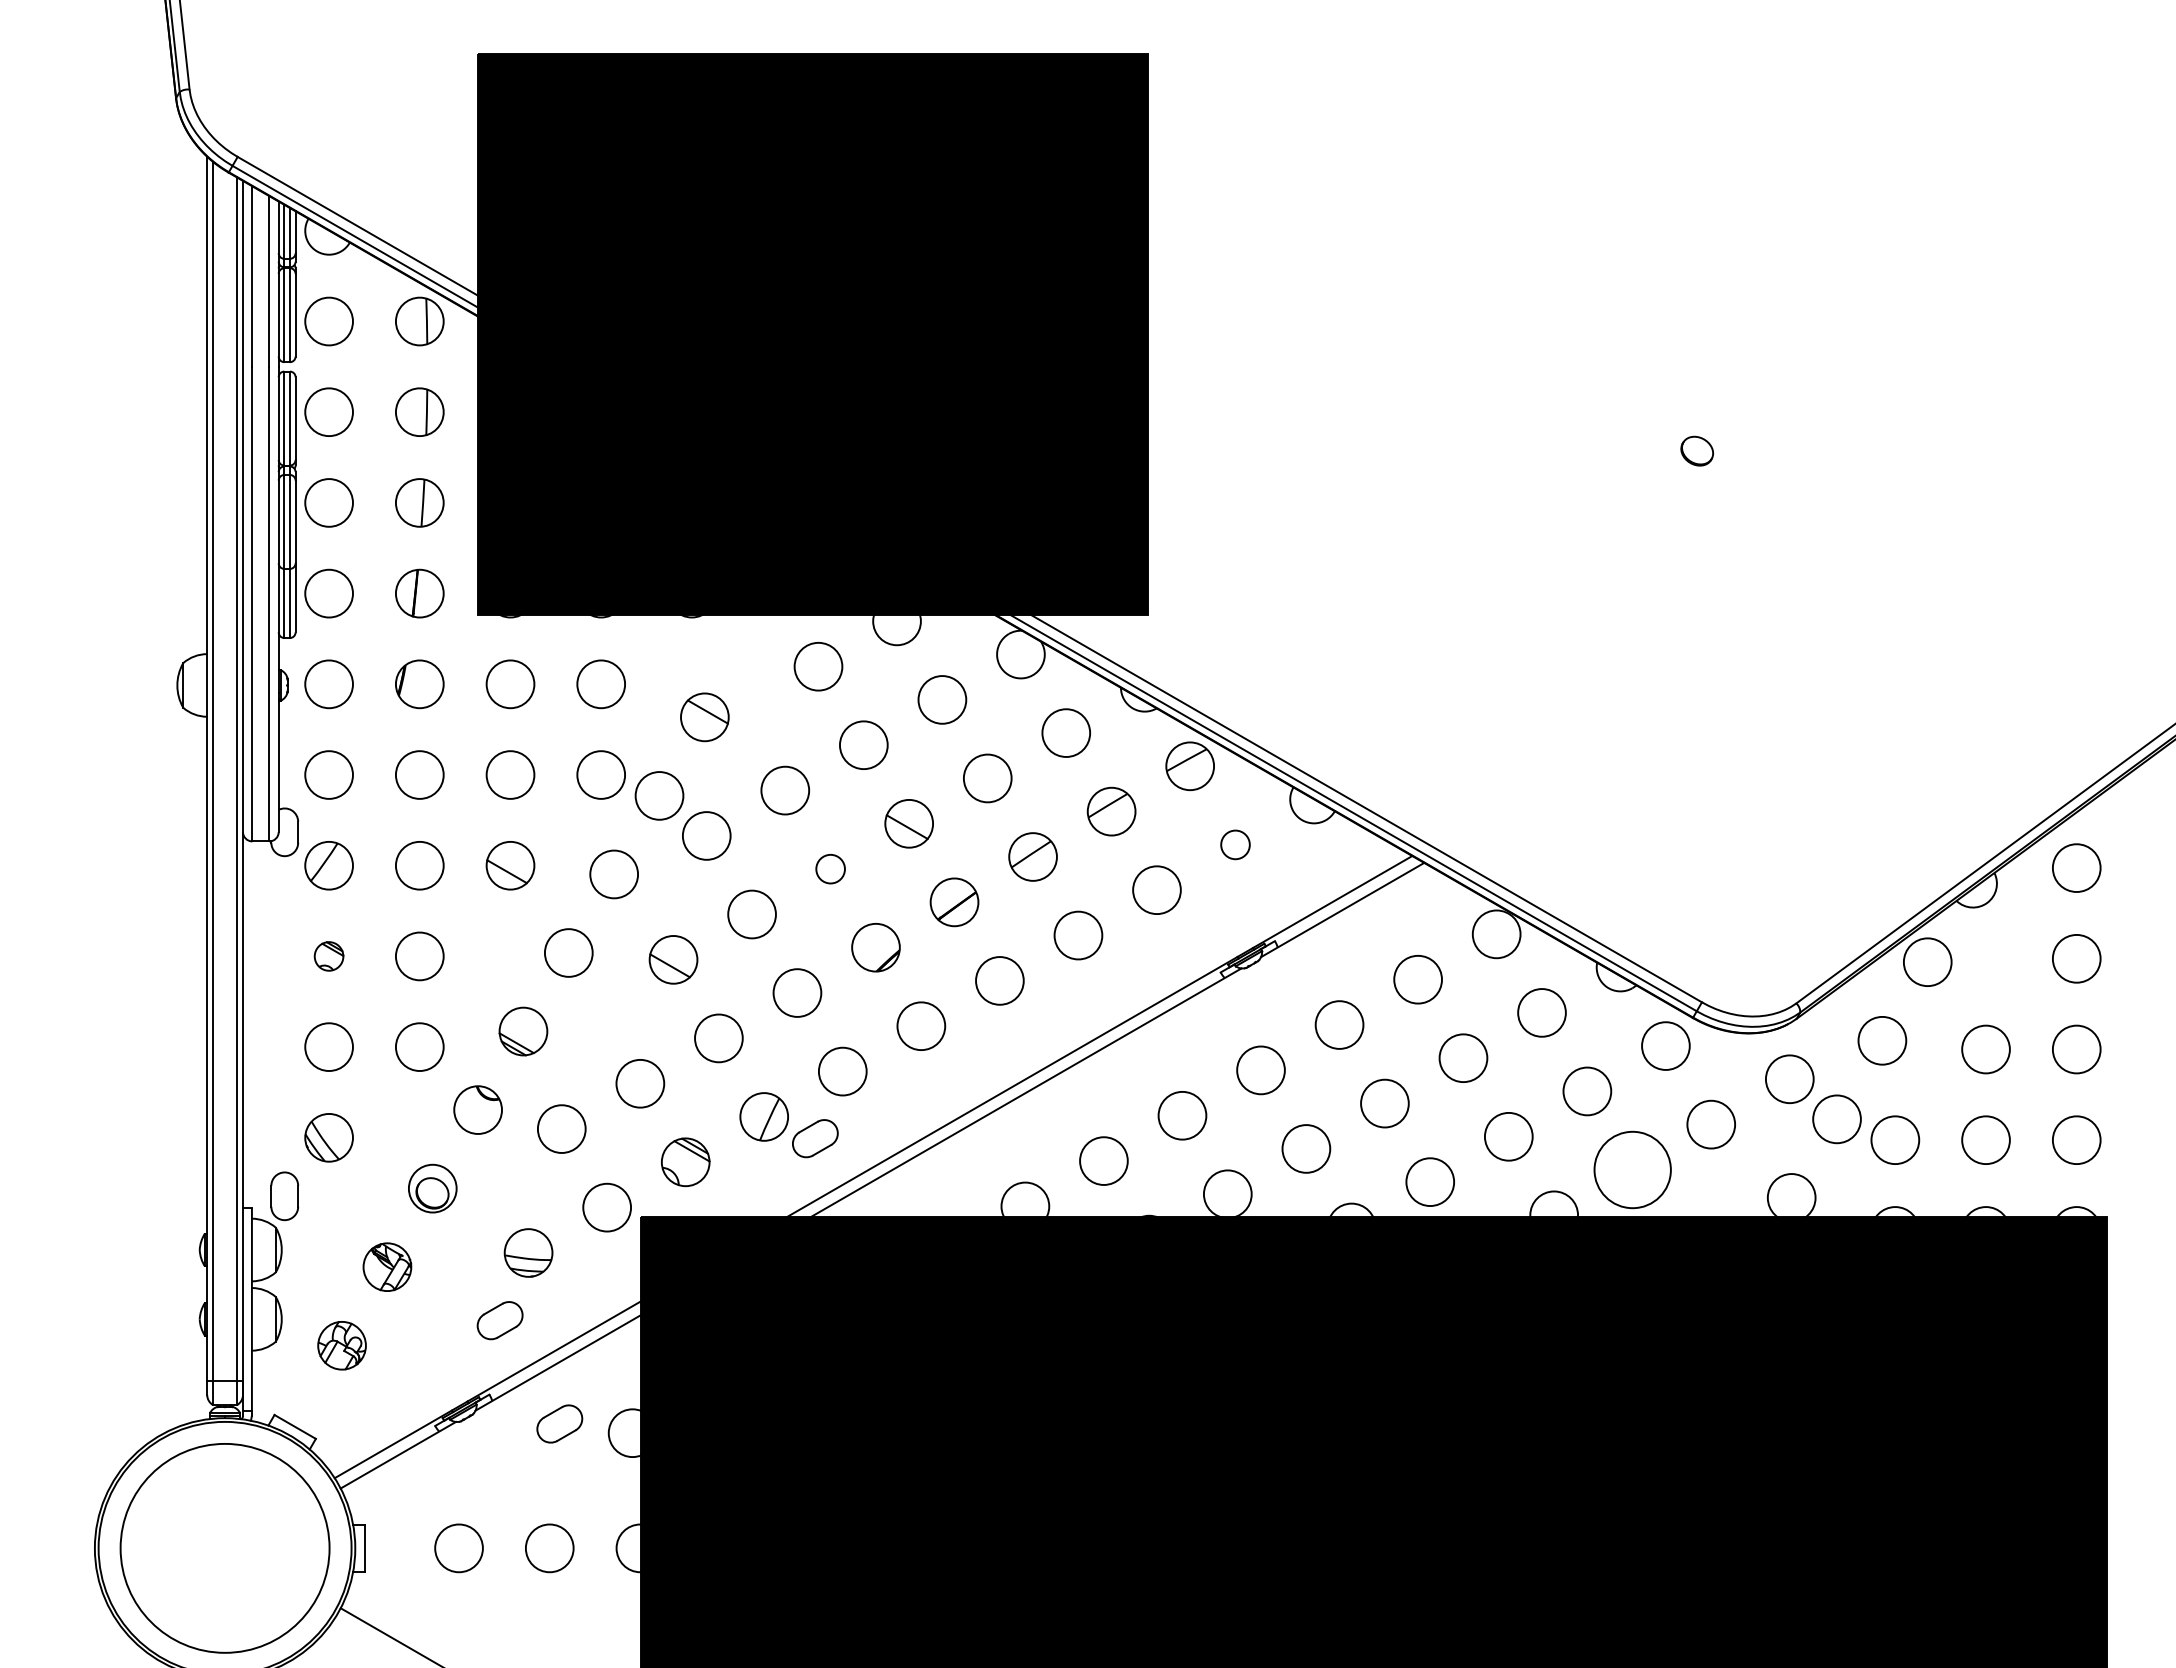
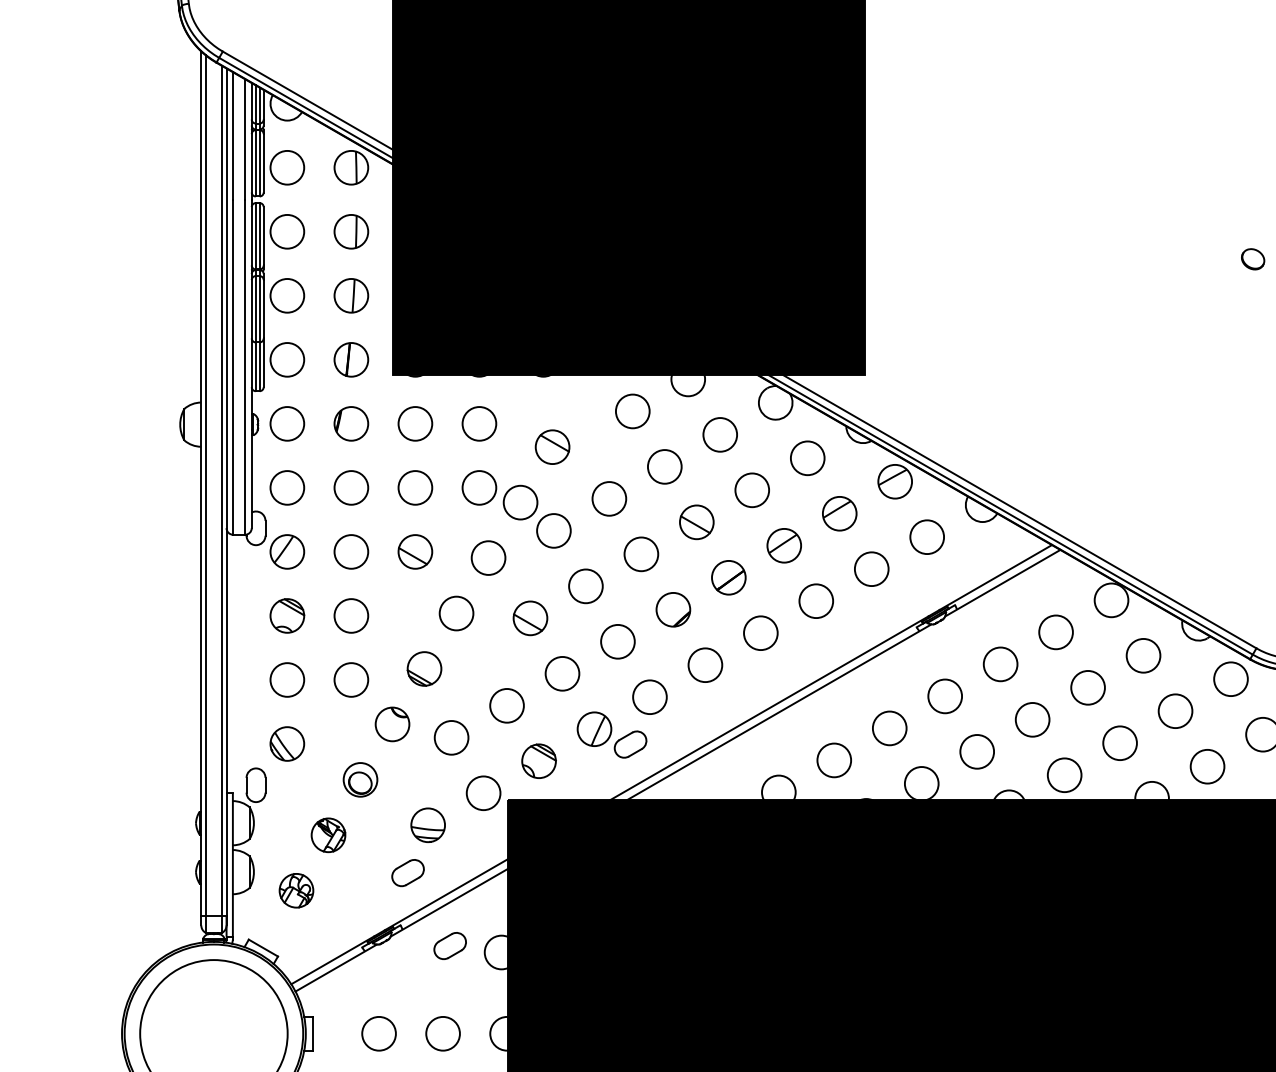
circle: (1235, 844) -> (927, 536), size x1.67
circle: (830, 869) -> (641, 554), size x1.67
part: (328, 956) -> (286, 616), size x1.67
circle: (1632, 1169) -> (1207, 766), size x0.62

